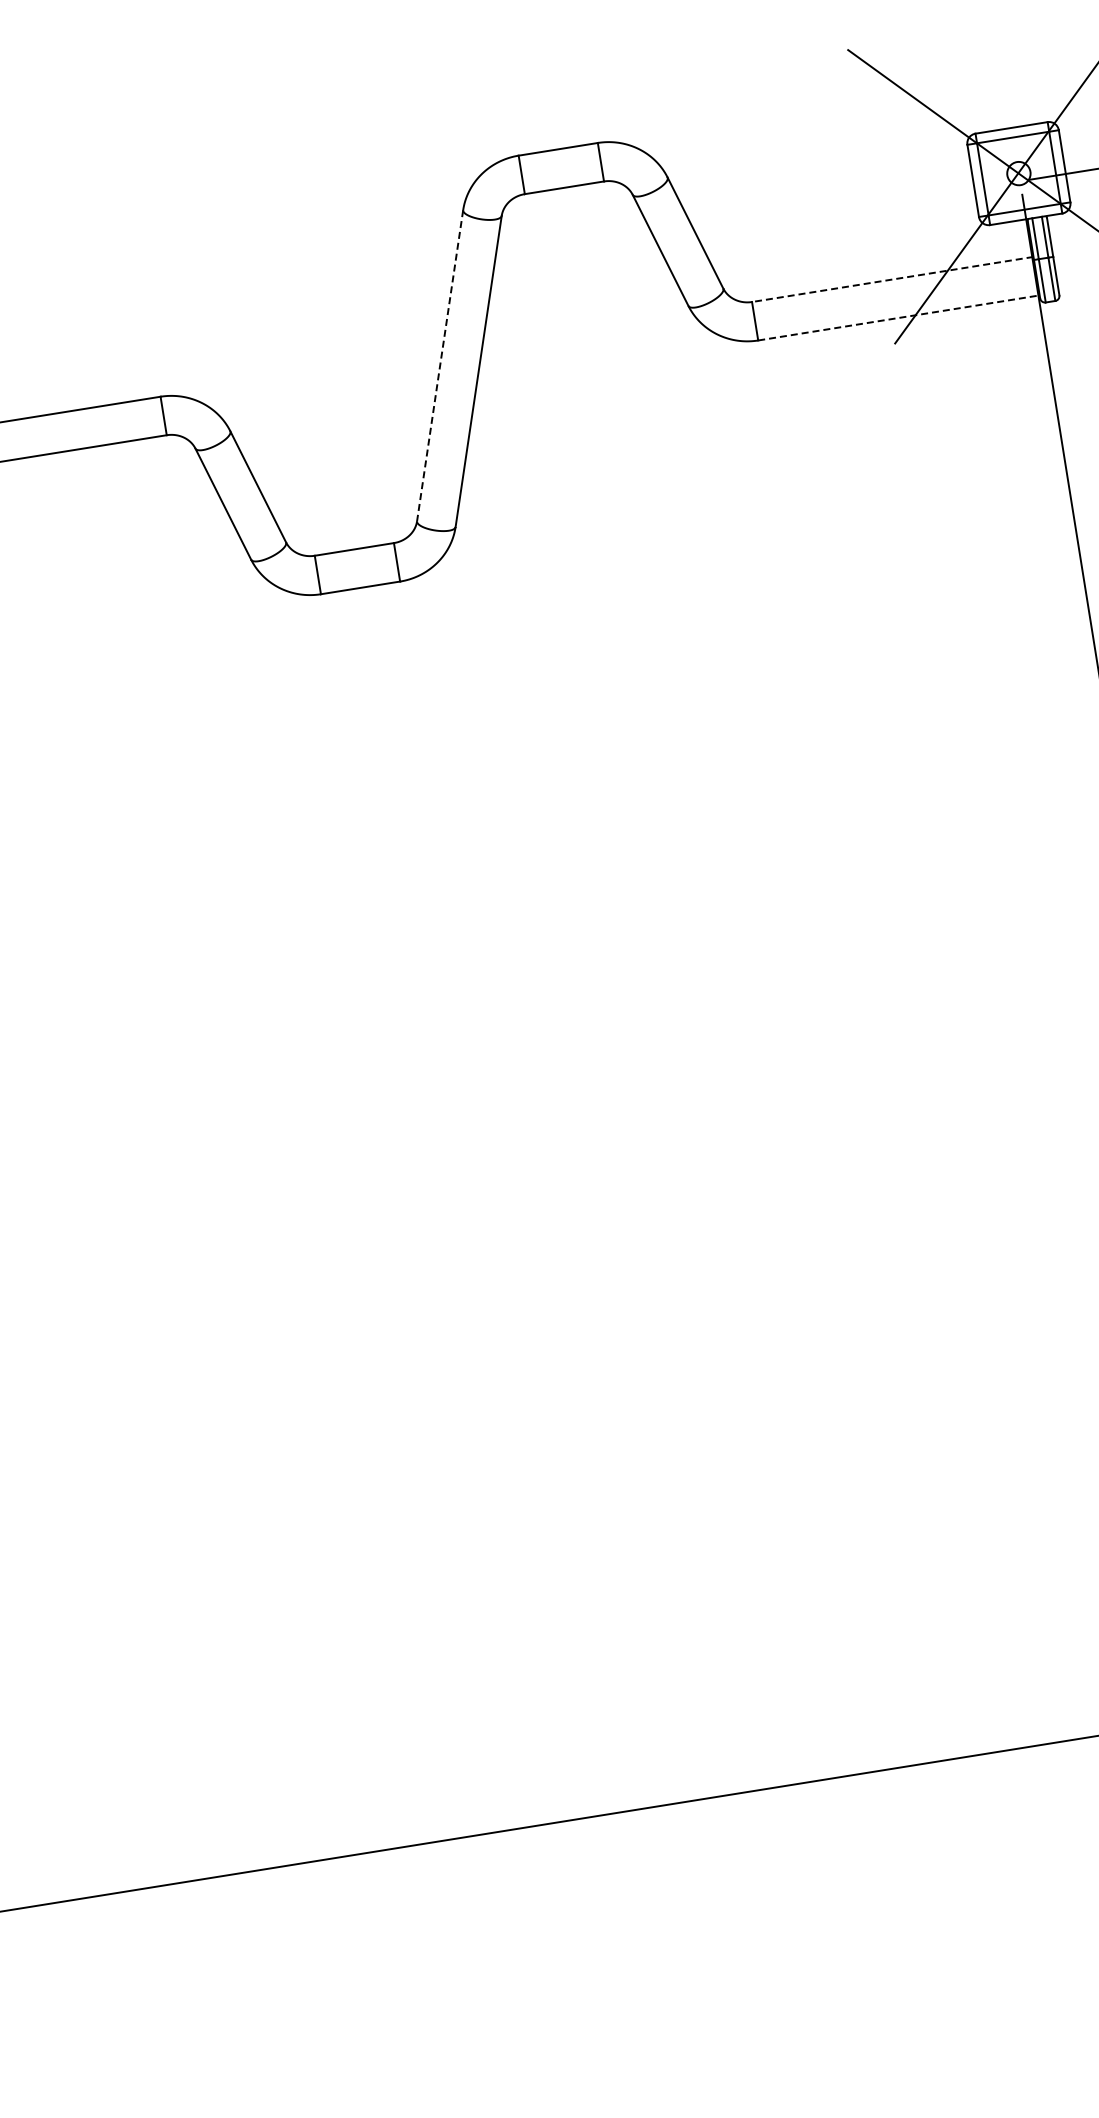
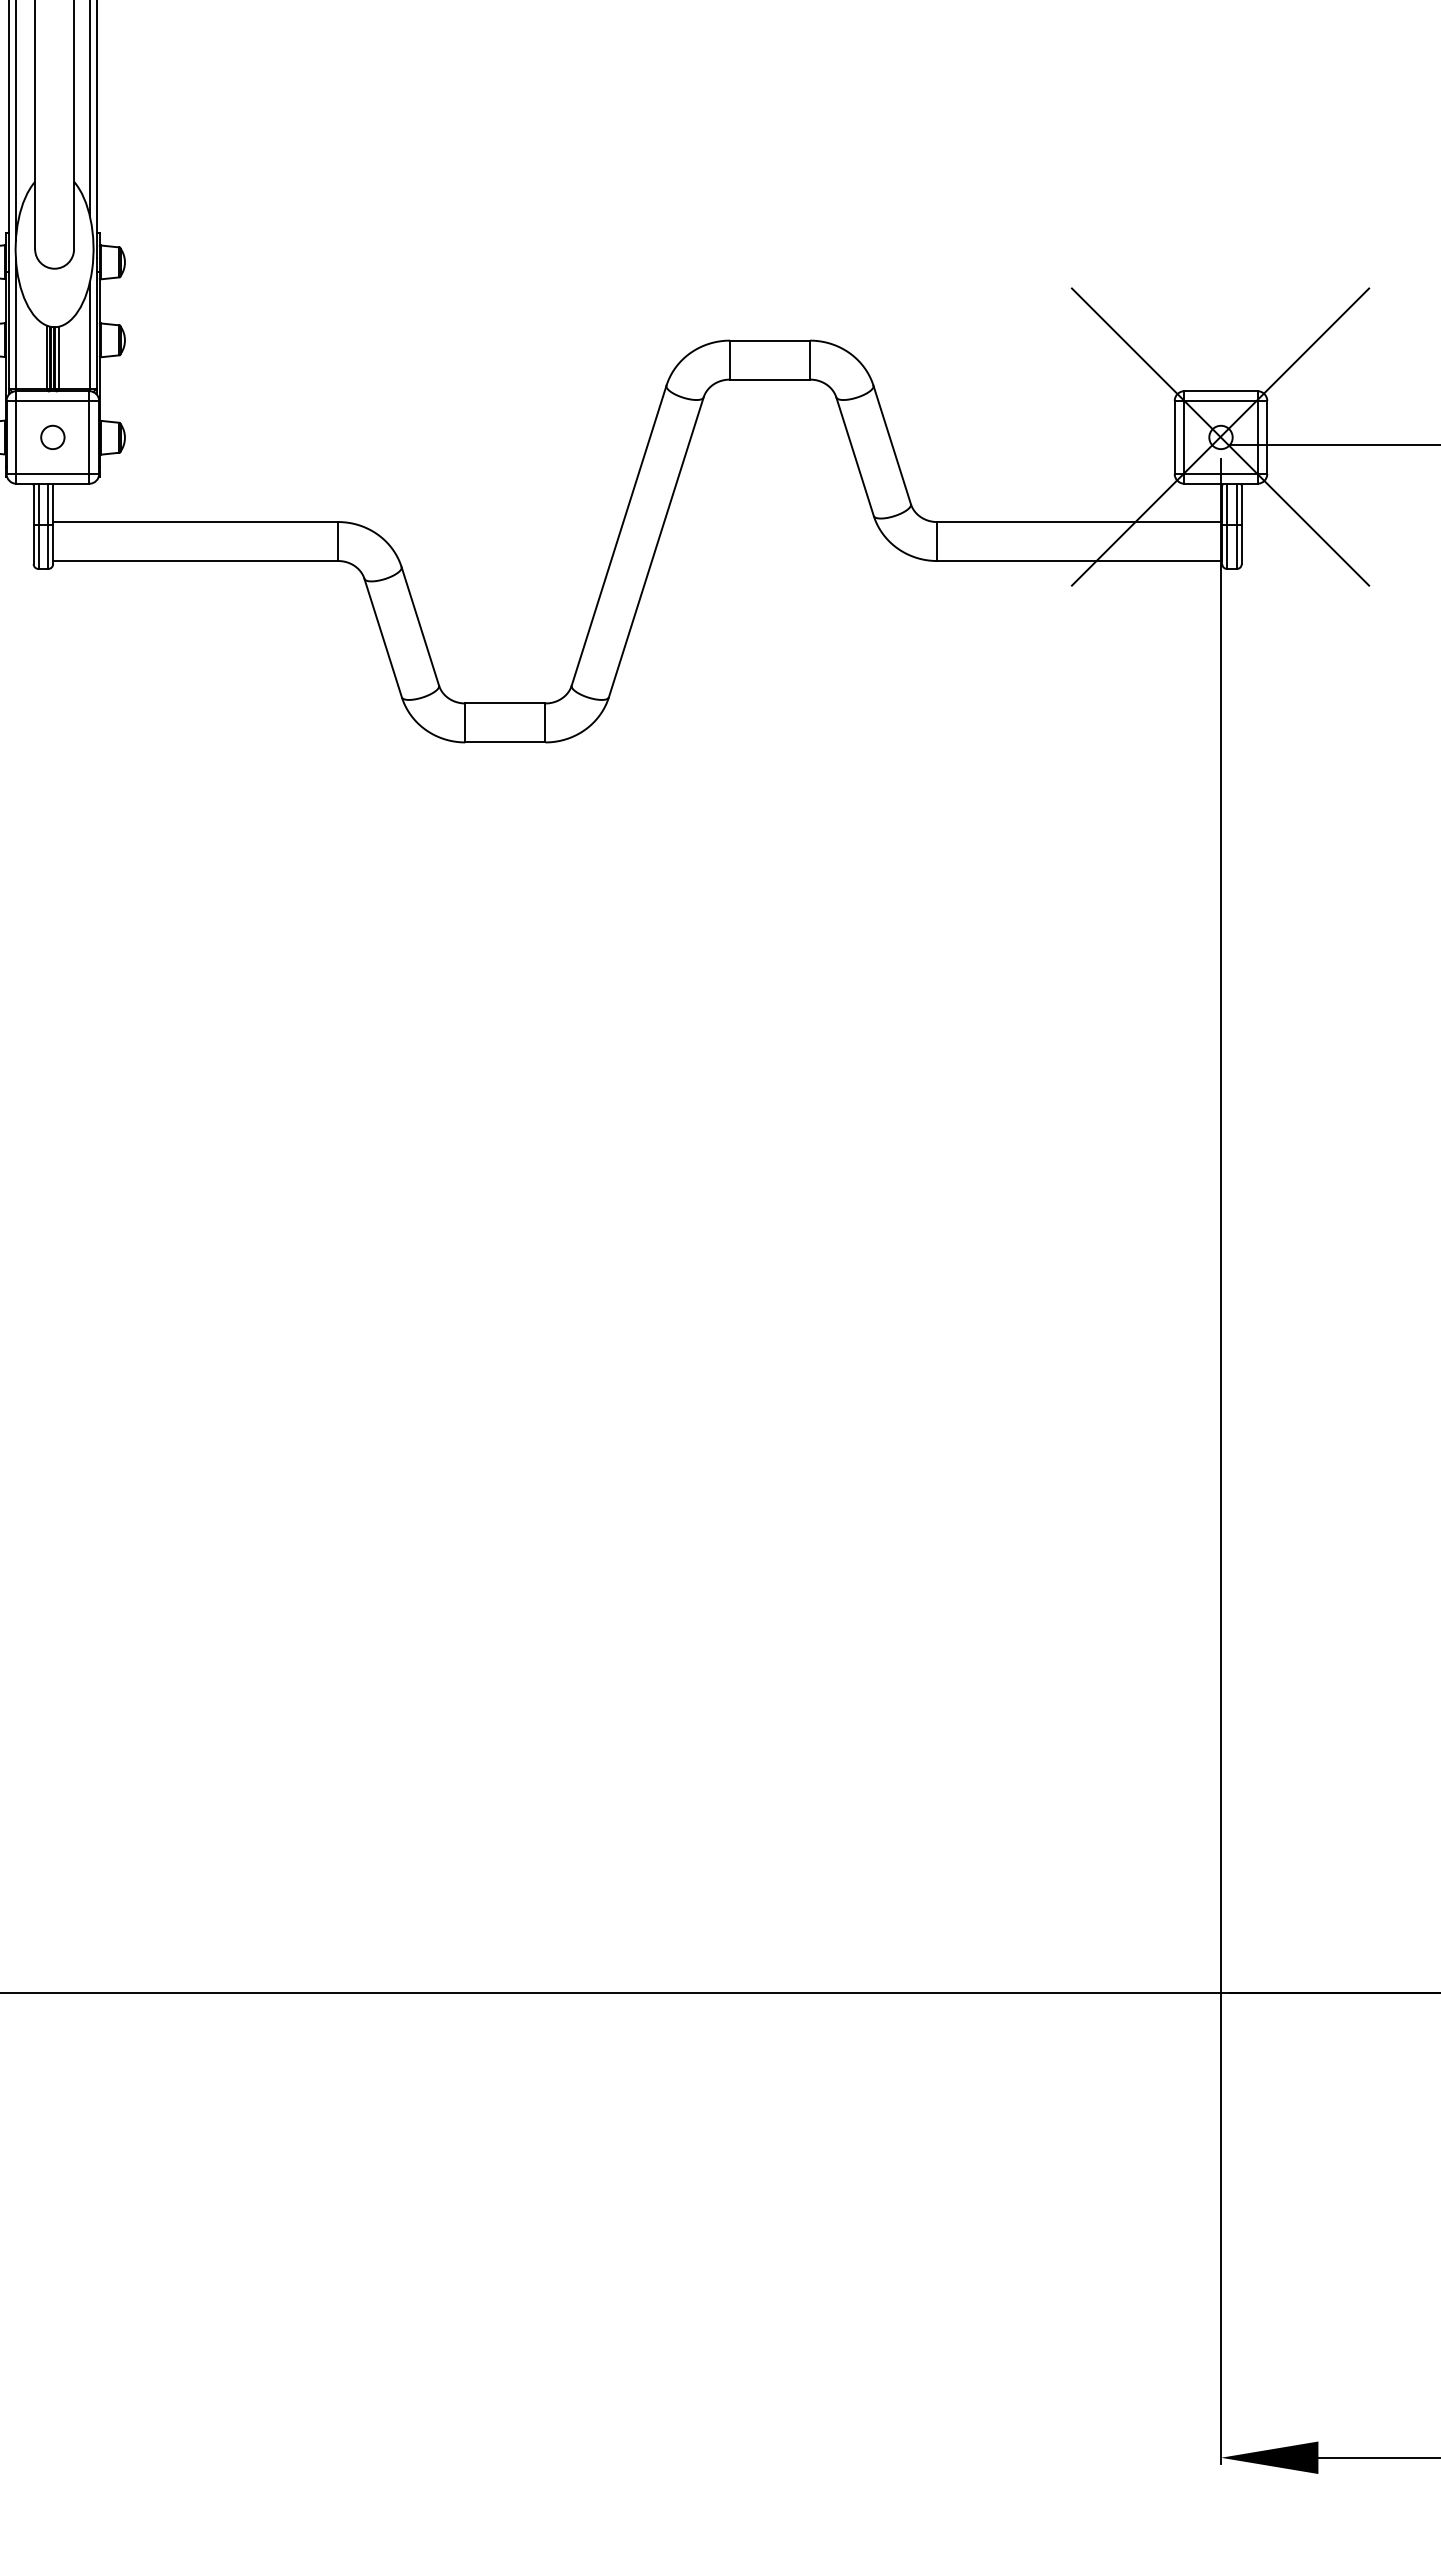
line: (892, 279) -> (1079, 522), dashed -> solid
line: (898, 318) -> (1079, 561), dashed -> solid
line: (439, 366) -> (618, 536), dashed -> solid

